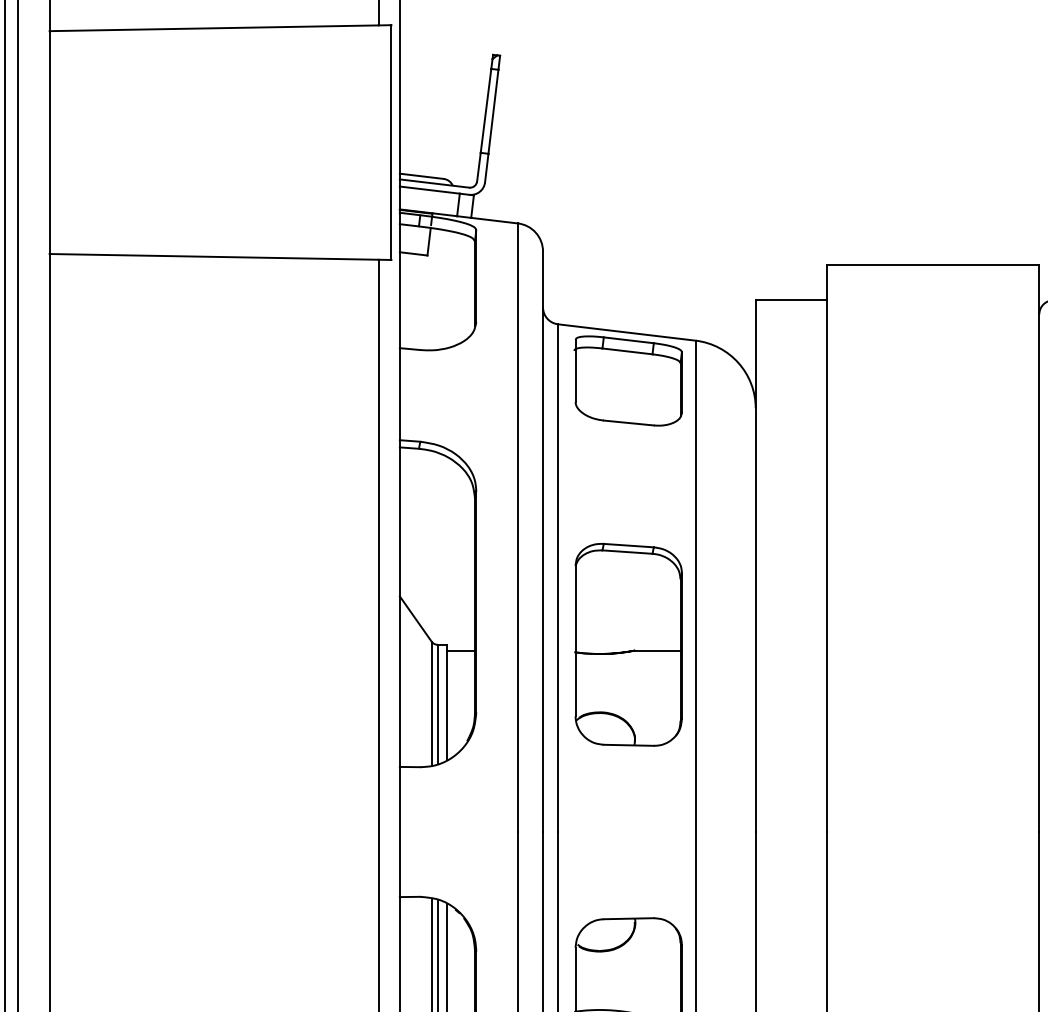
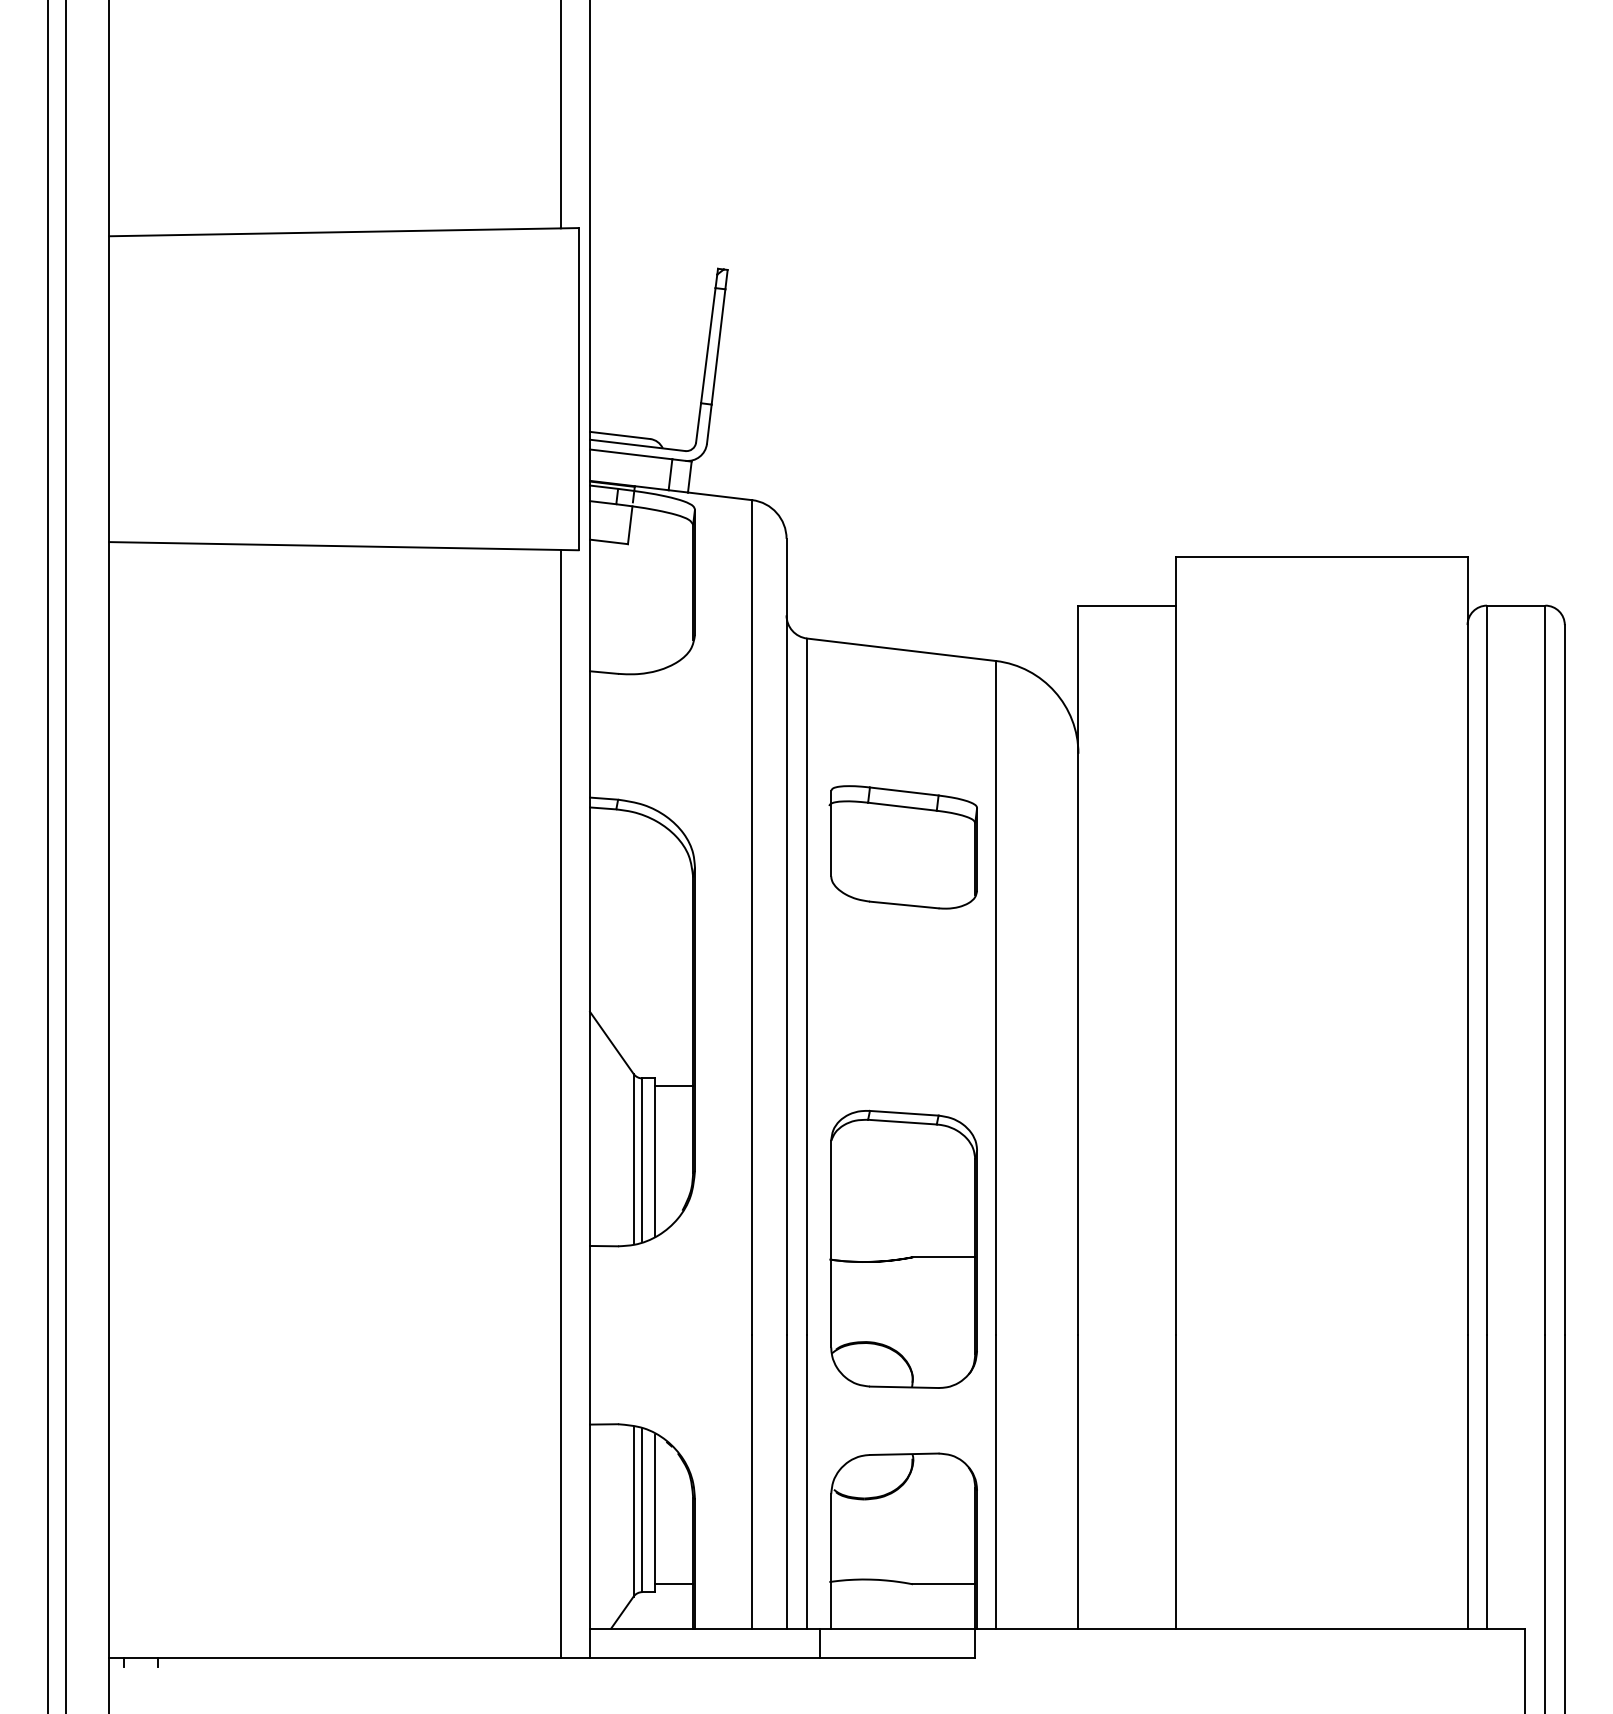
part: (627, 381) -> (902, 847), moved
part: (628, 644) -> (903, 1248), moved

